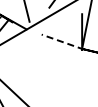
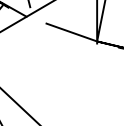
line: (63, 42) -> (73, 33), dashed -> solid

